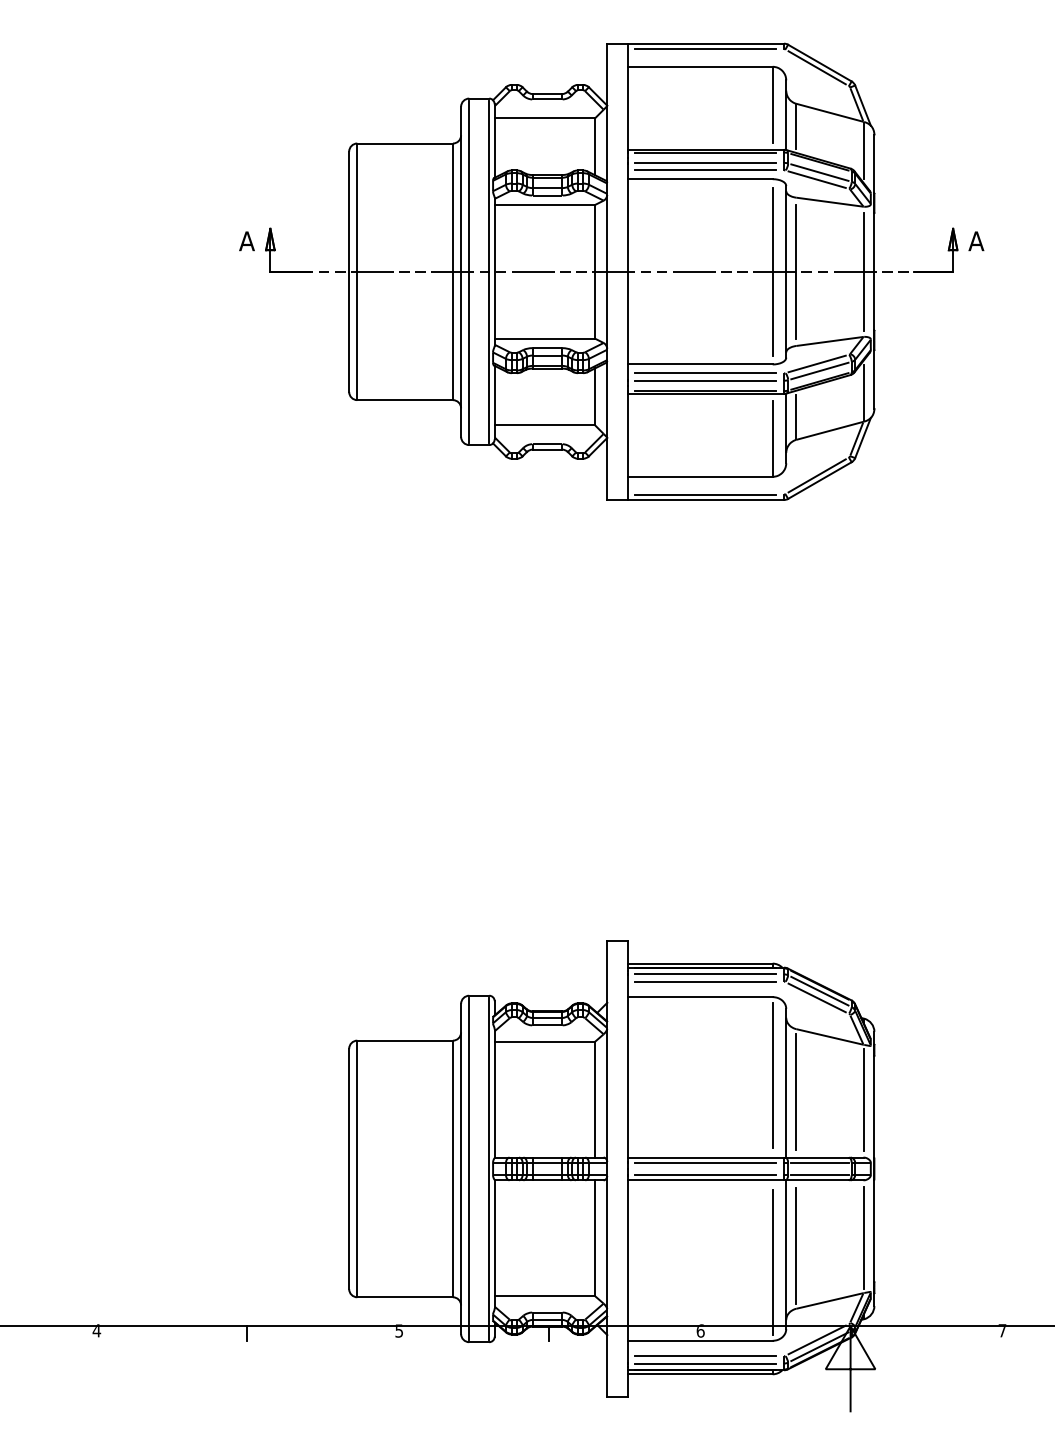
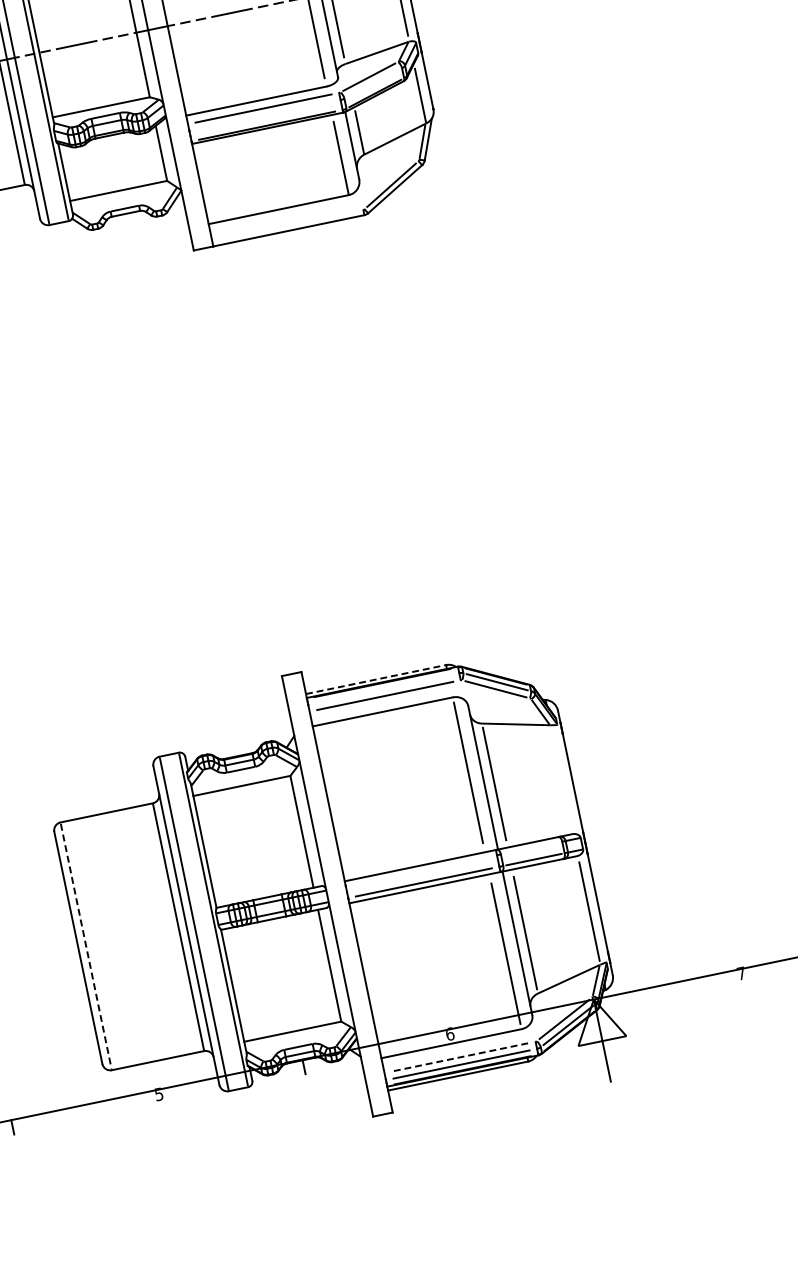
line: (819, 370) -> (372, 83), removed
line: (705, 380) -> (264, 115), removed
line: (705, 494) -> (287, 225), removed
line: (700, 963) -> (376, 679), solid -> dashed
line: (705, 974) -> (383, 688), removed
line: (864, 1099) -> (561, 777), removed
line: (705, 1162) -> (421, 870), removed
line: (819, 1162) -> (531, 847), removed
line: (357, 1168) -> (86, 945), solid -> dashed
line: (705, 1356) -> (459, 1057), solid -> dashed

